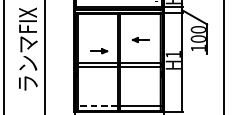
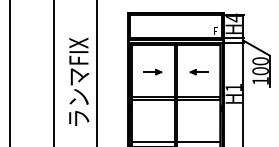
part: (98, 51) -> (152, 72), moved
line: (98, 105) -> (153, 142), dashed -> solid

